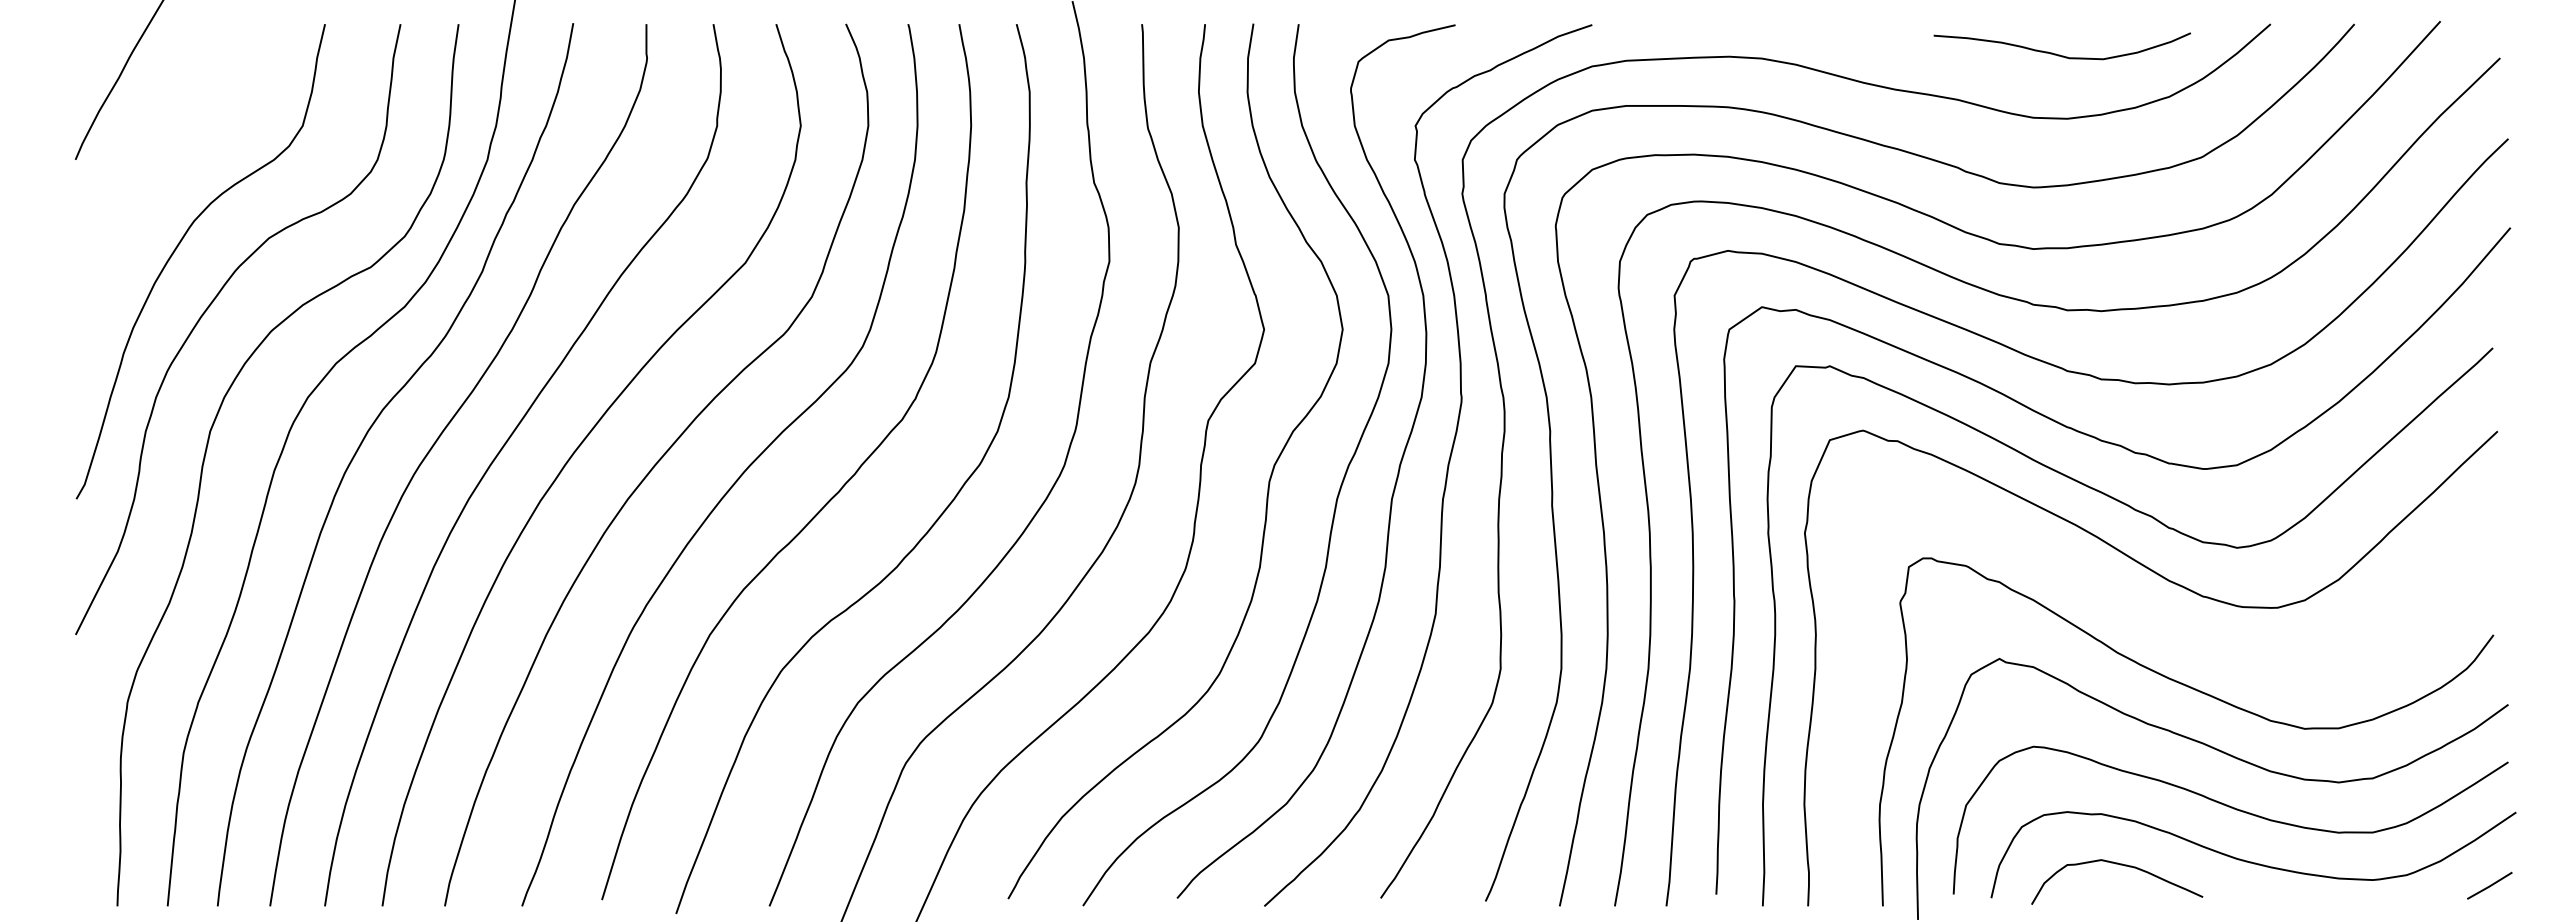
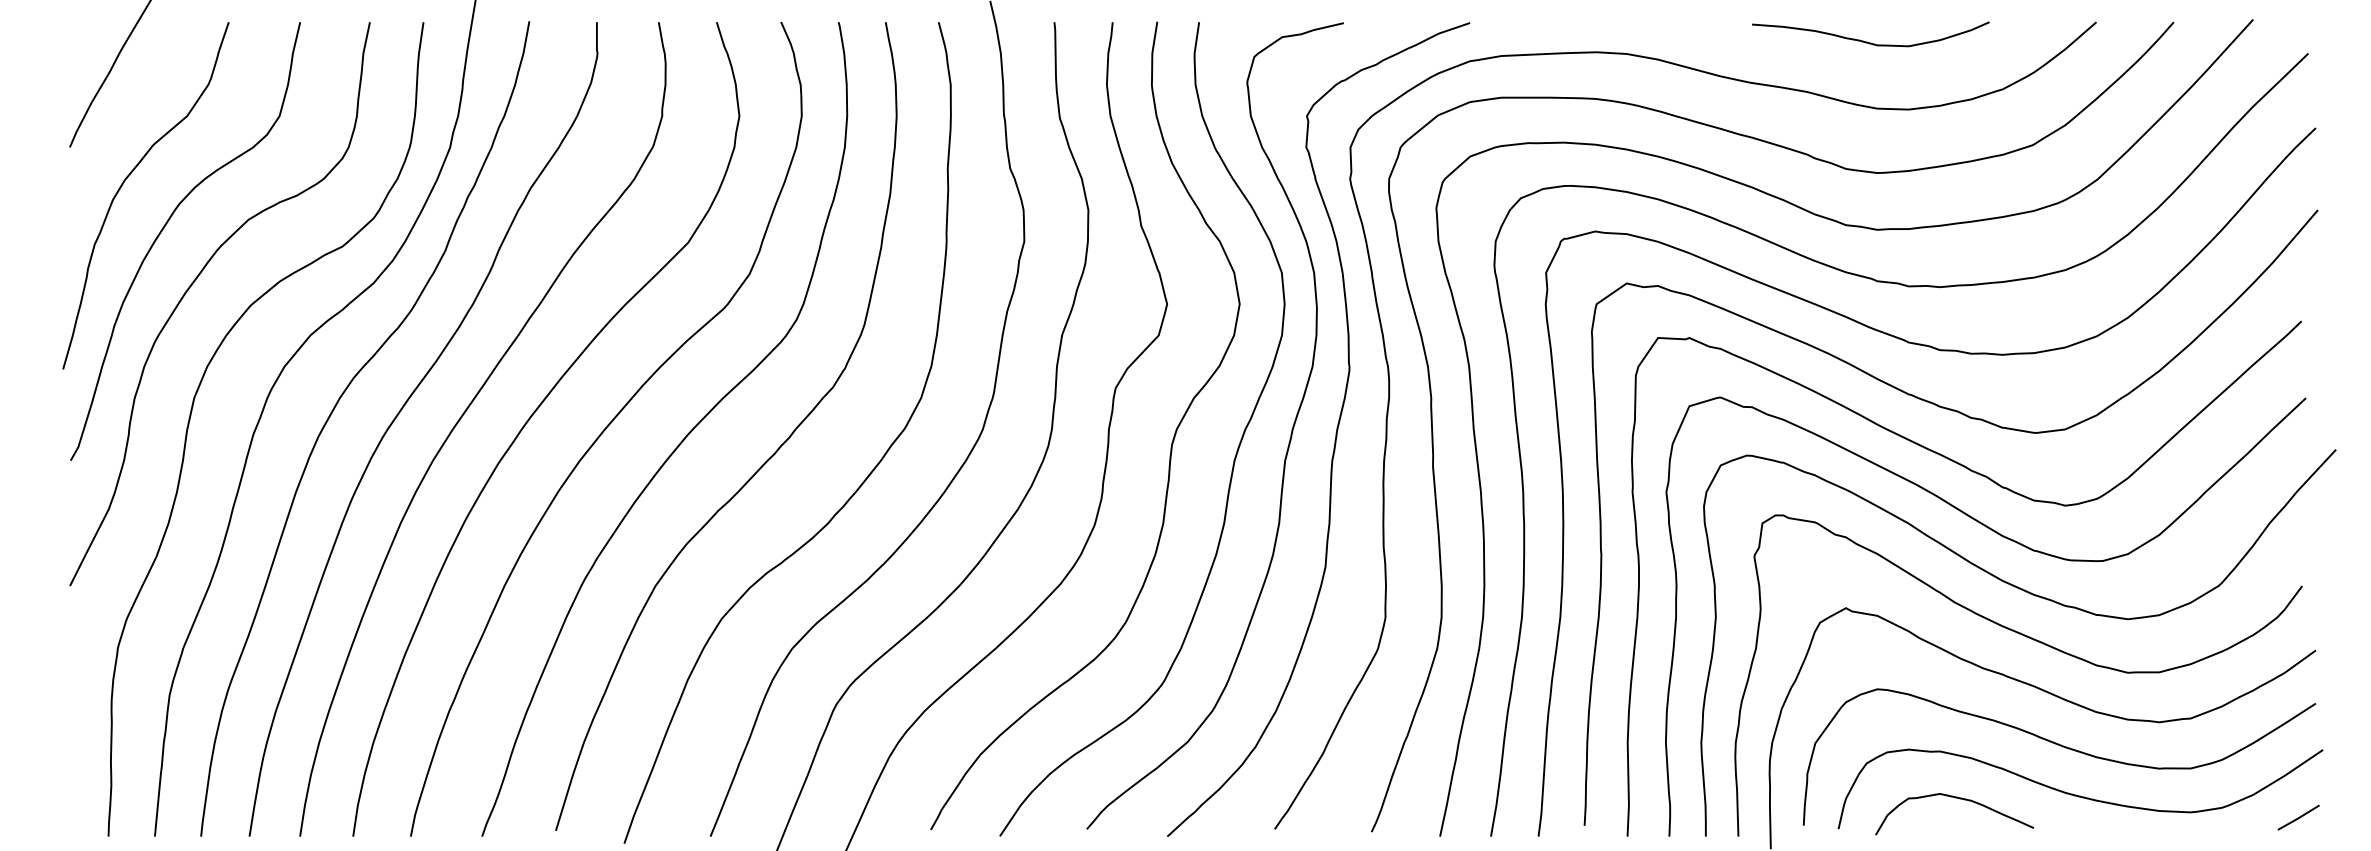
curve: (2059, 54) -> (1868, 41), moved
curve: (134, 198) -> (124, 183), added
curve: (2202, 645) -> (2033, 595), added

